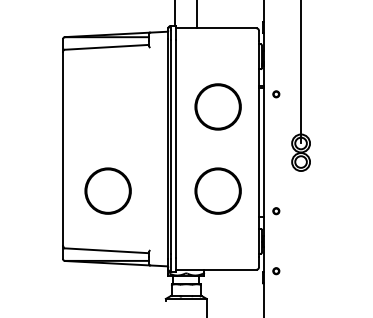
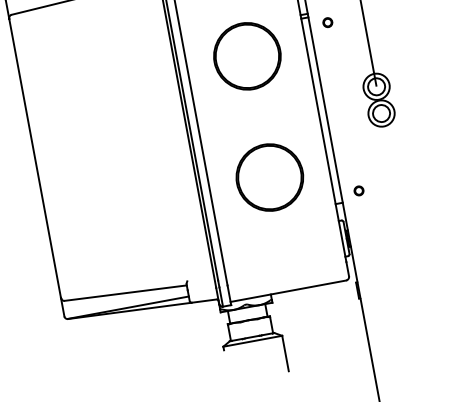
circle: (107, 190) -> (110, 206), removed
part: (276, 271) -> (375, 277), removed

